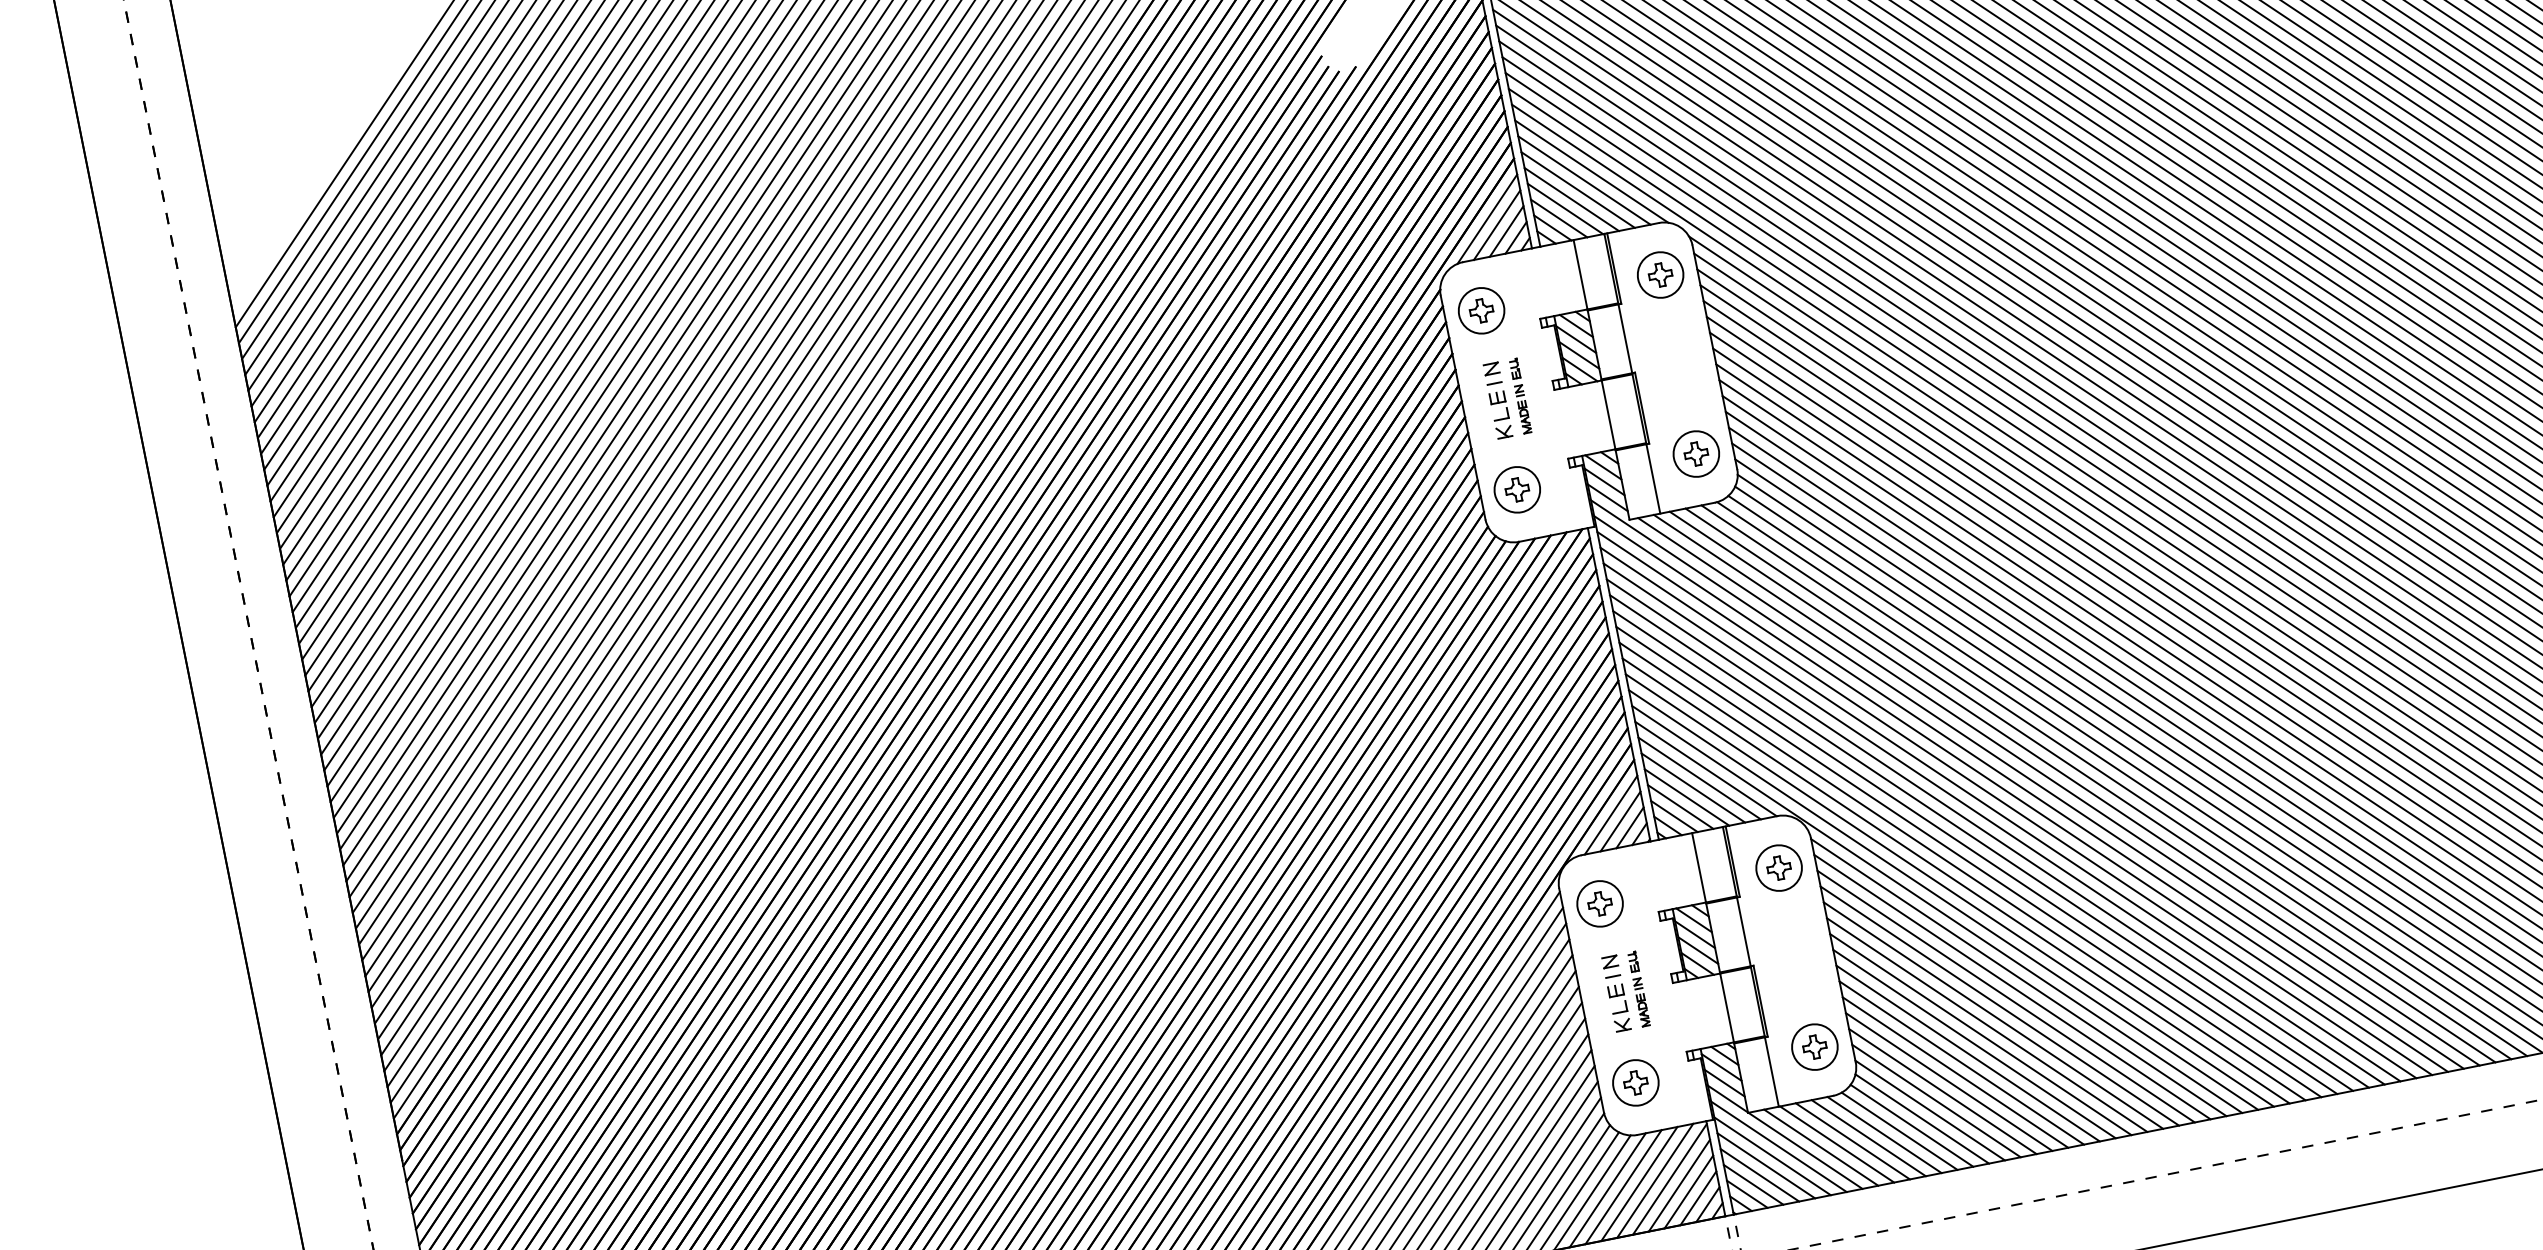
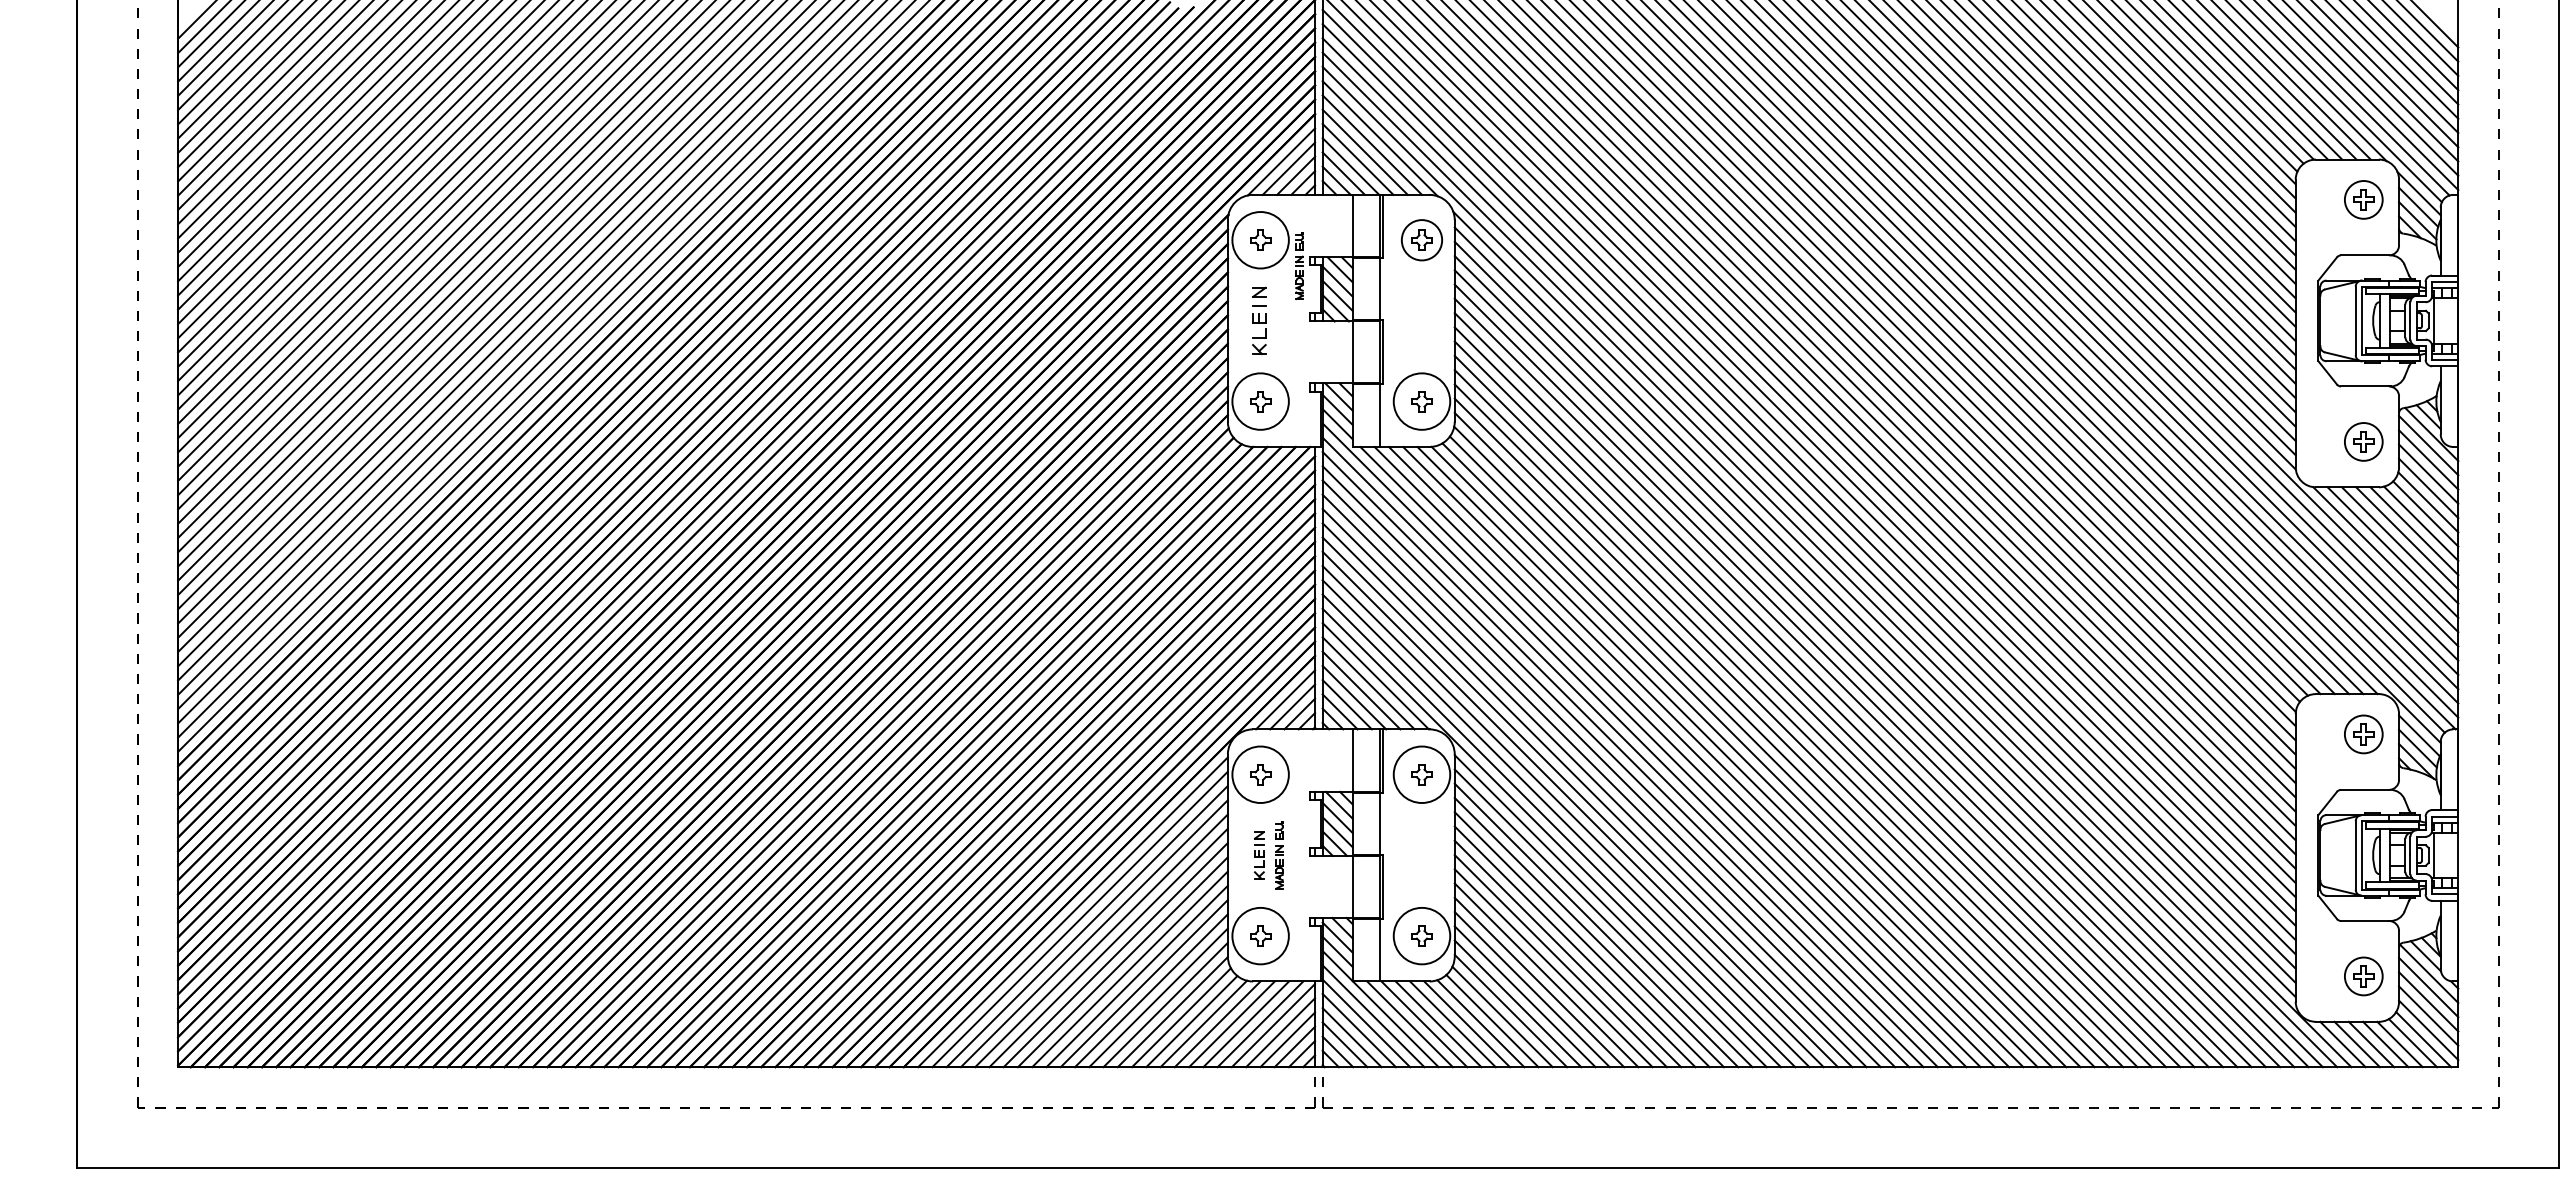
circle: (1481, 311) -> (1260, 240), size x1.4
part: (1520, 396) -> (1299, 266), moved
circle: (1695, 454) -> (1421, 401), size x1.4
circle: (1517, 489) -> (1260, 401), size x1.4
circle: (1778, 867) -> (1421, 774), size x1.4
circle: (1599, 903) -> (1260, 774), size x1.4
part: (1616, 993) -> (1259, 855), size x0.7
circle: (1814, 1046) -> (1421, 935), size x1.4
circle: (1635, 1082) -> (1260, 935), size x1.4

